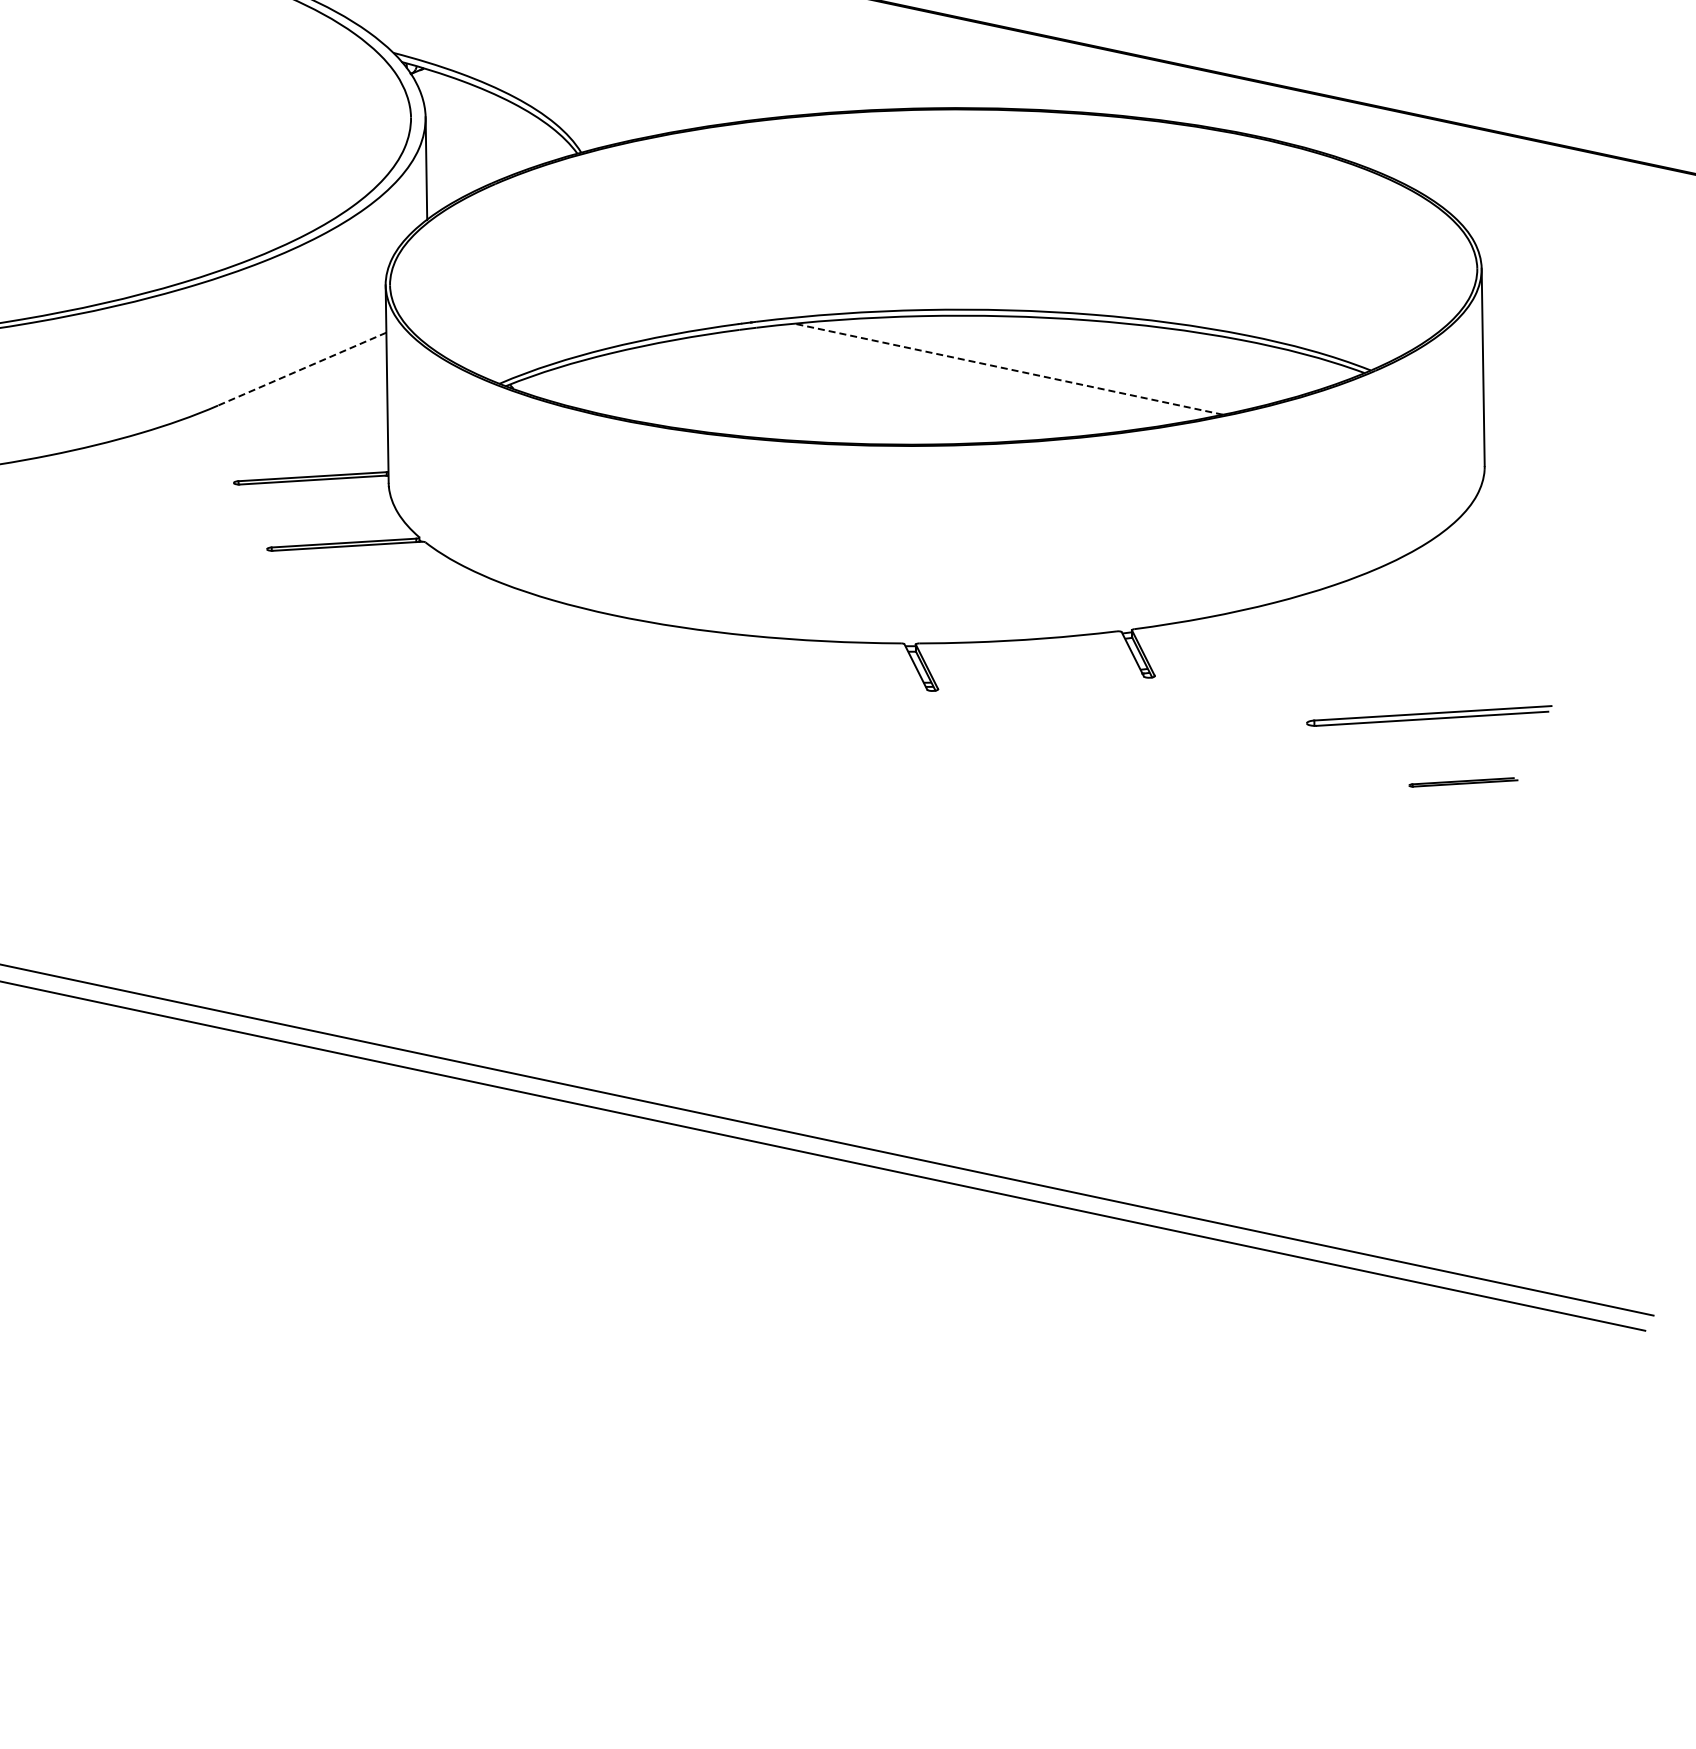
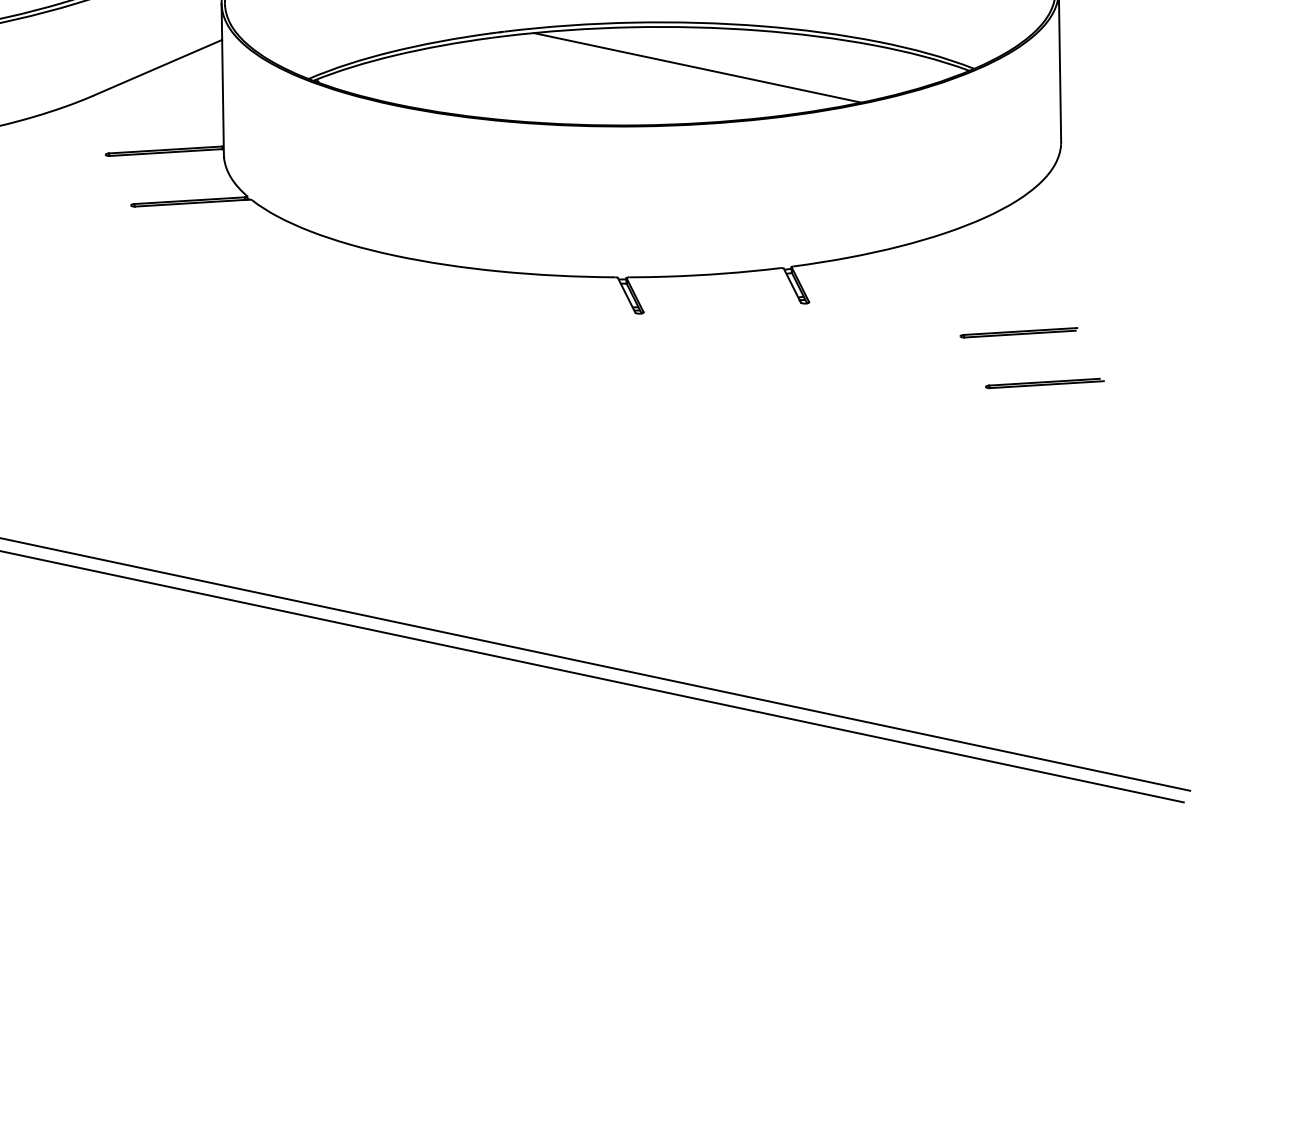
line: (302, 369) -> (158, 68), dashed -> solid
line: (1008, 369) -> (697, 68), dashed -> solid
part: (1429, 715) -> (1018, 332), size x0.62
part: (1463, 782) -> (1044, 383), size x1.43

